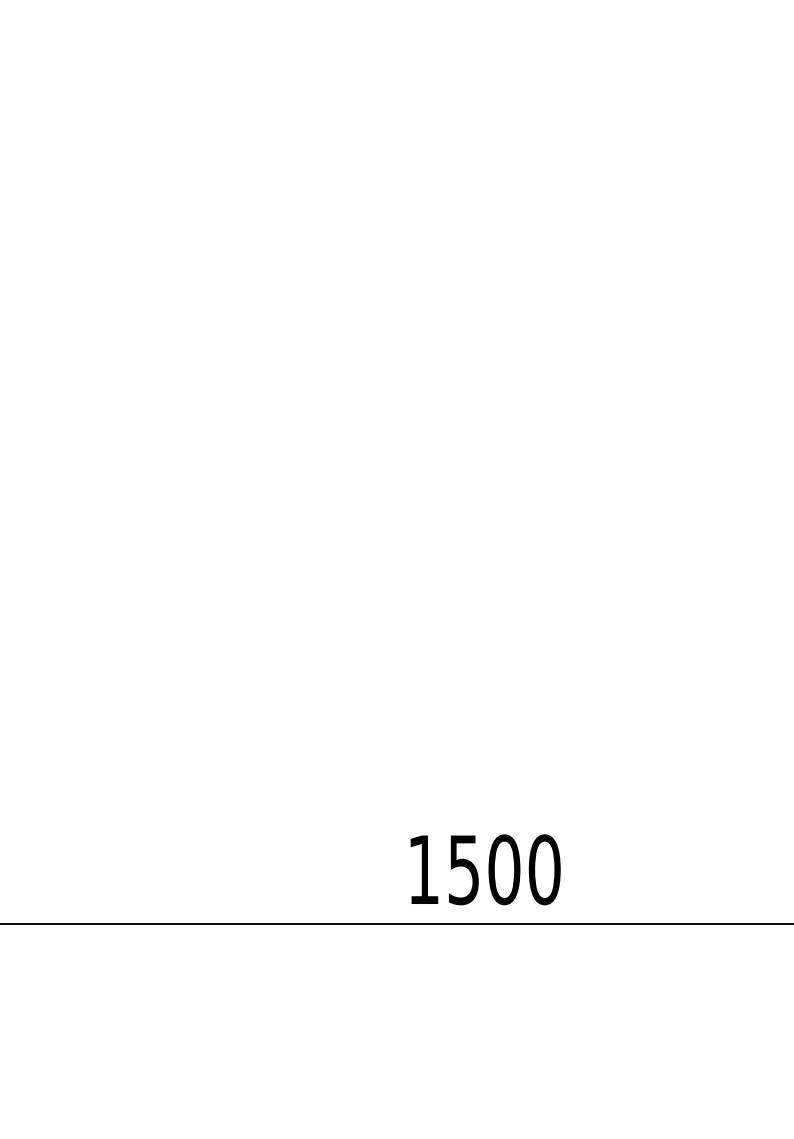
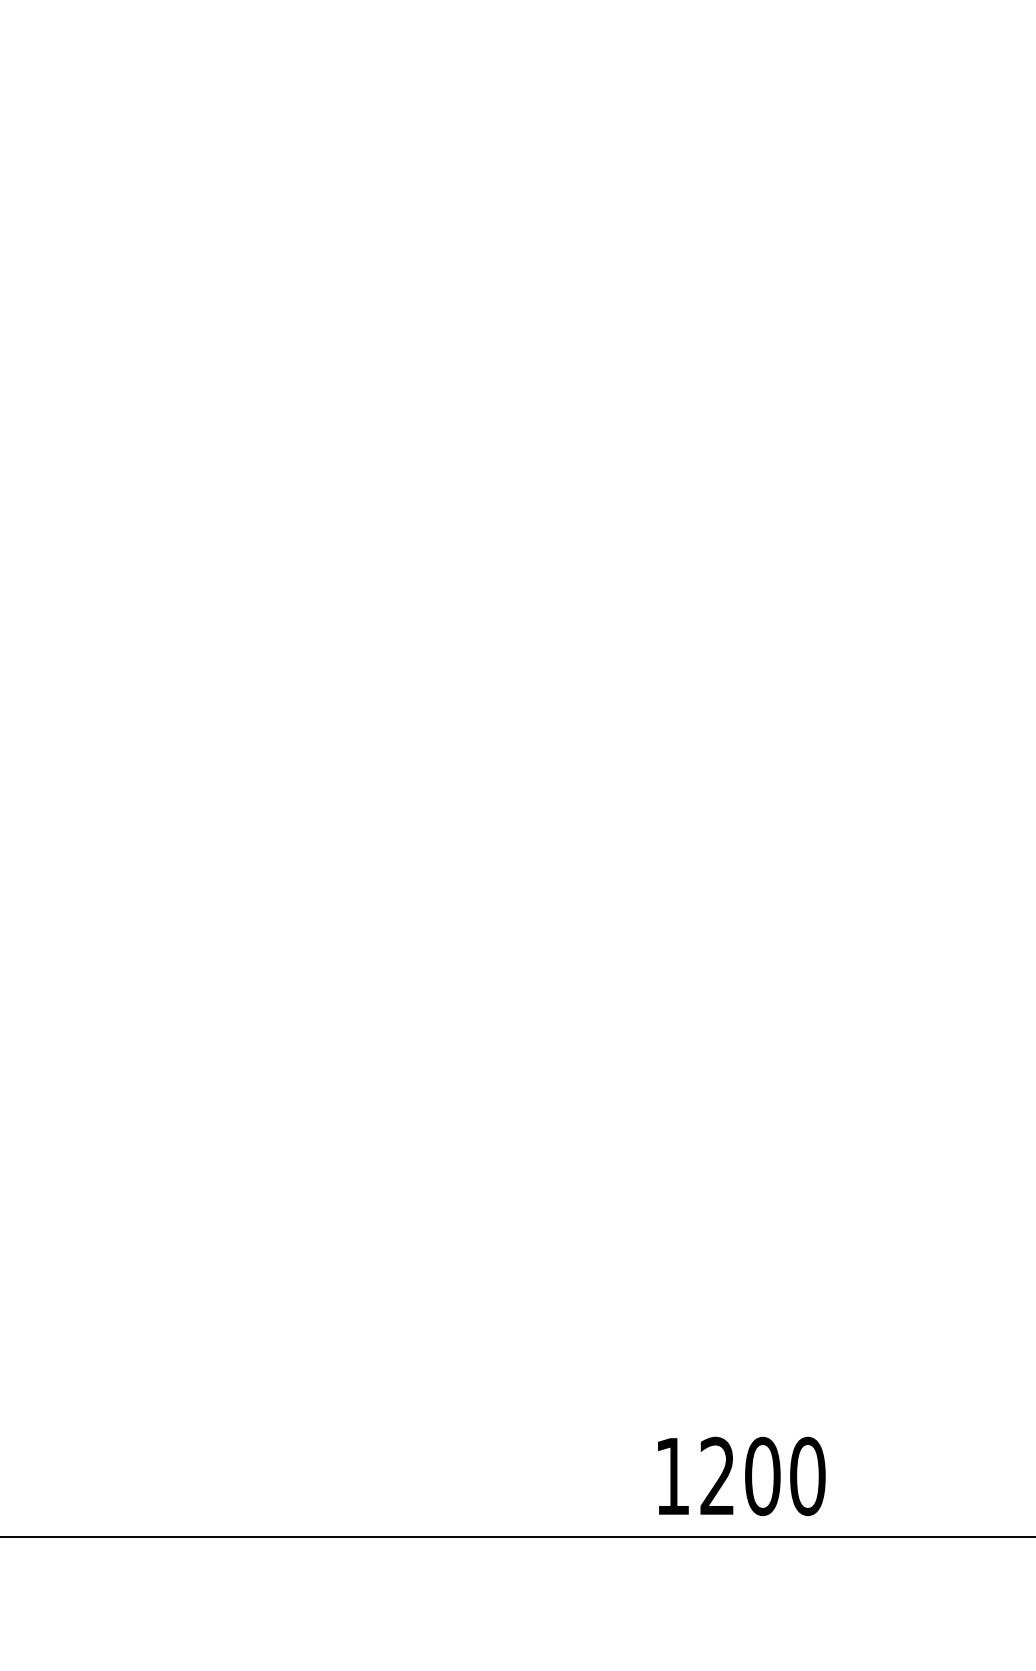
text: (463, 869) -> (717, 1476), 1500 -> 1200

